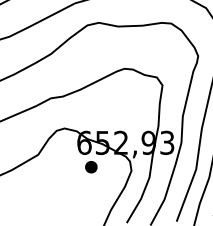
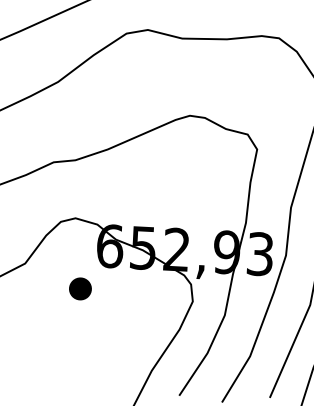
part: (91, 167) -> (80, 289), moved

